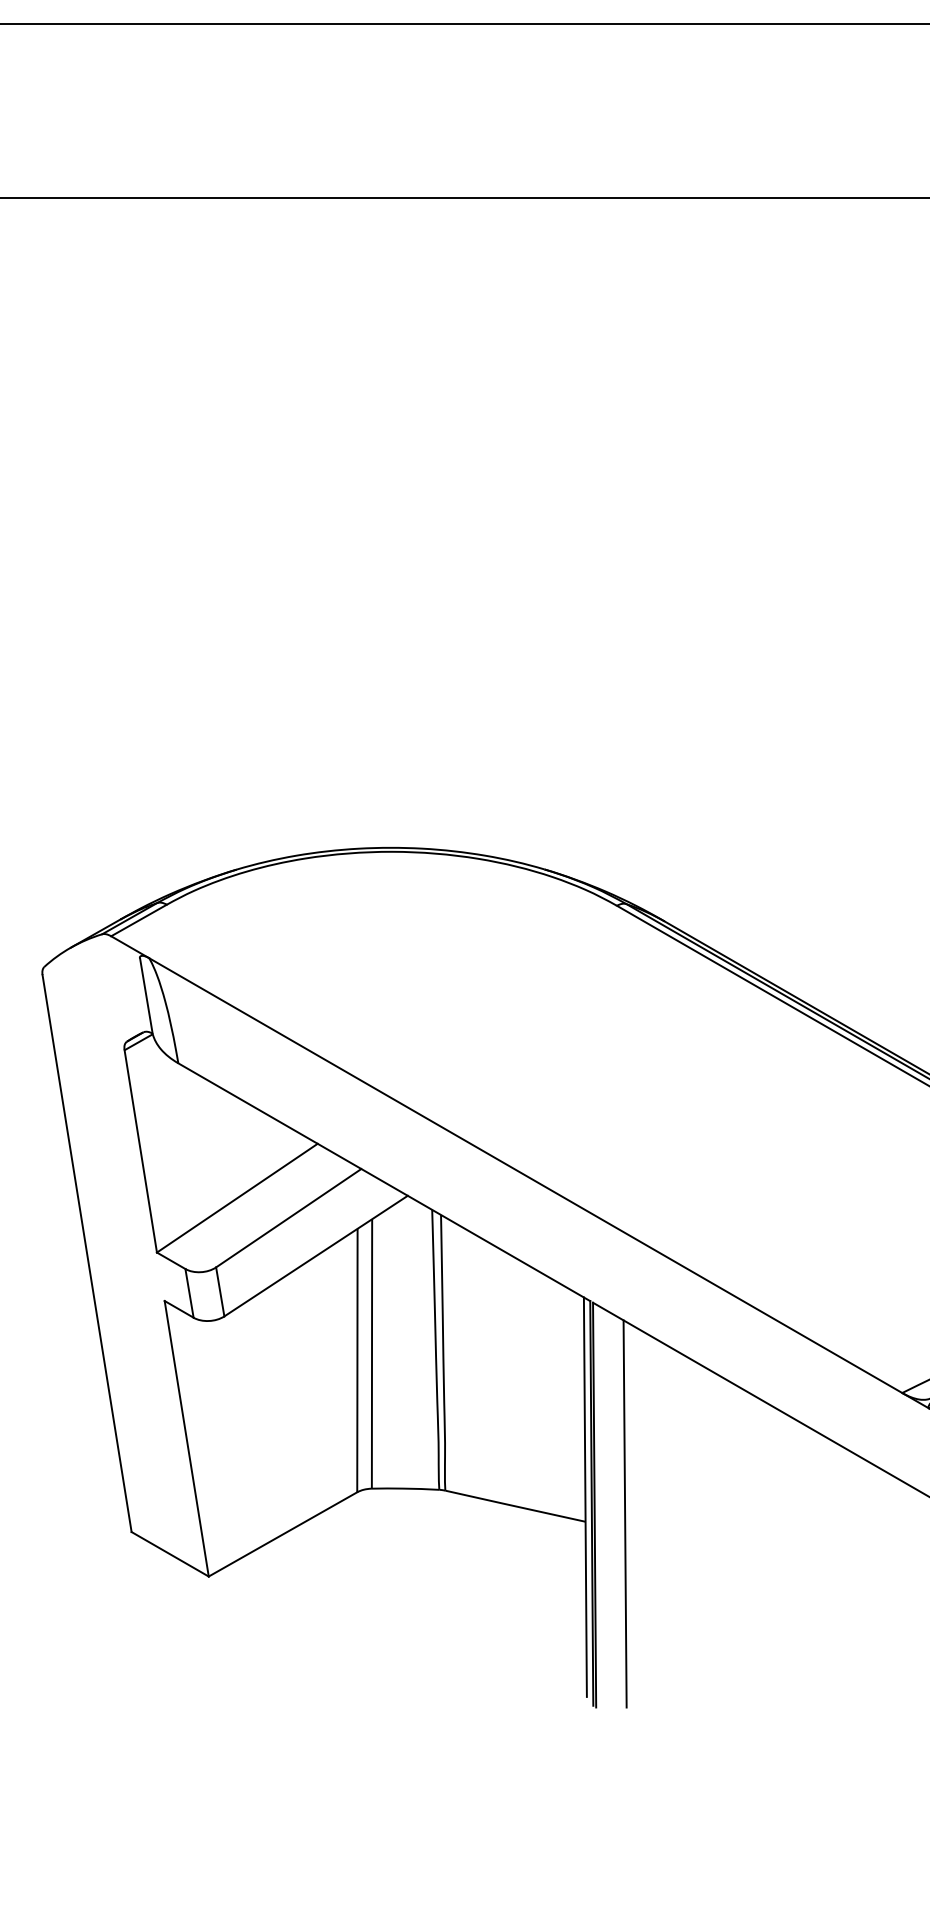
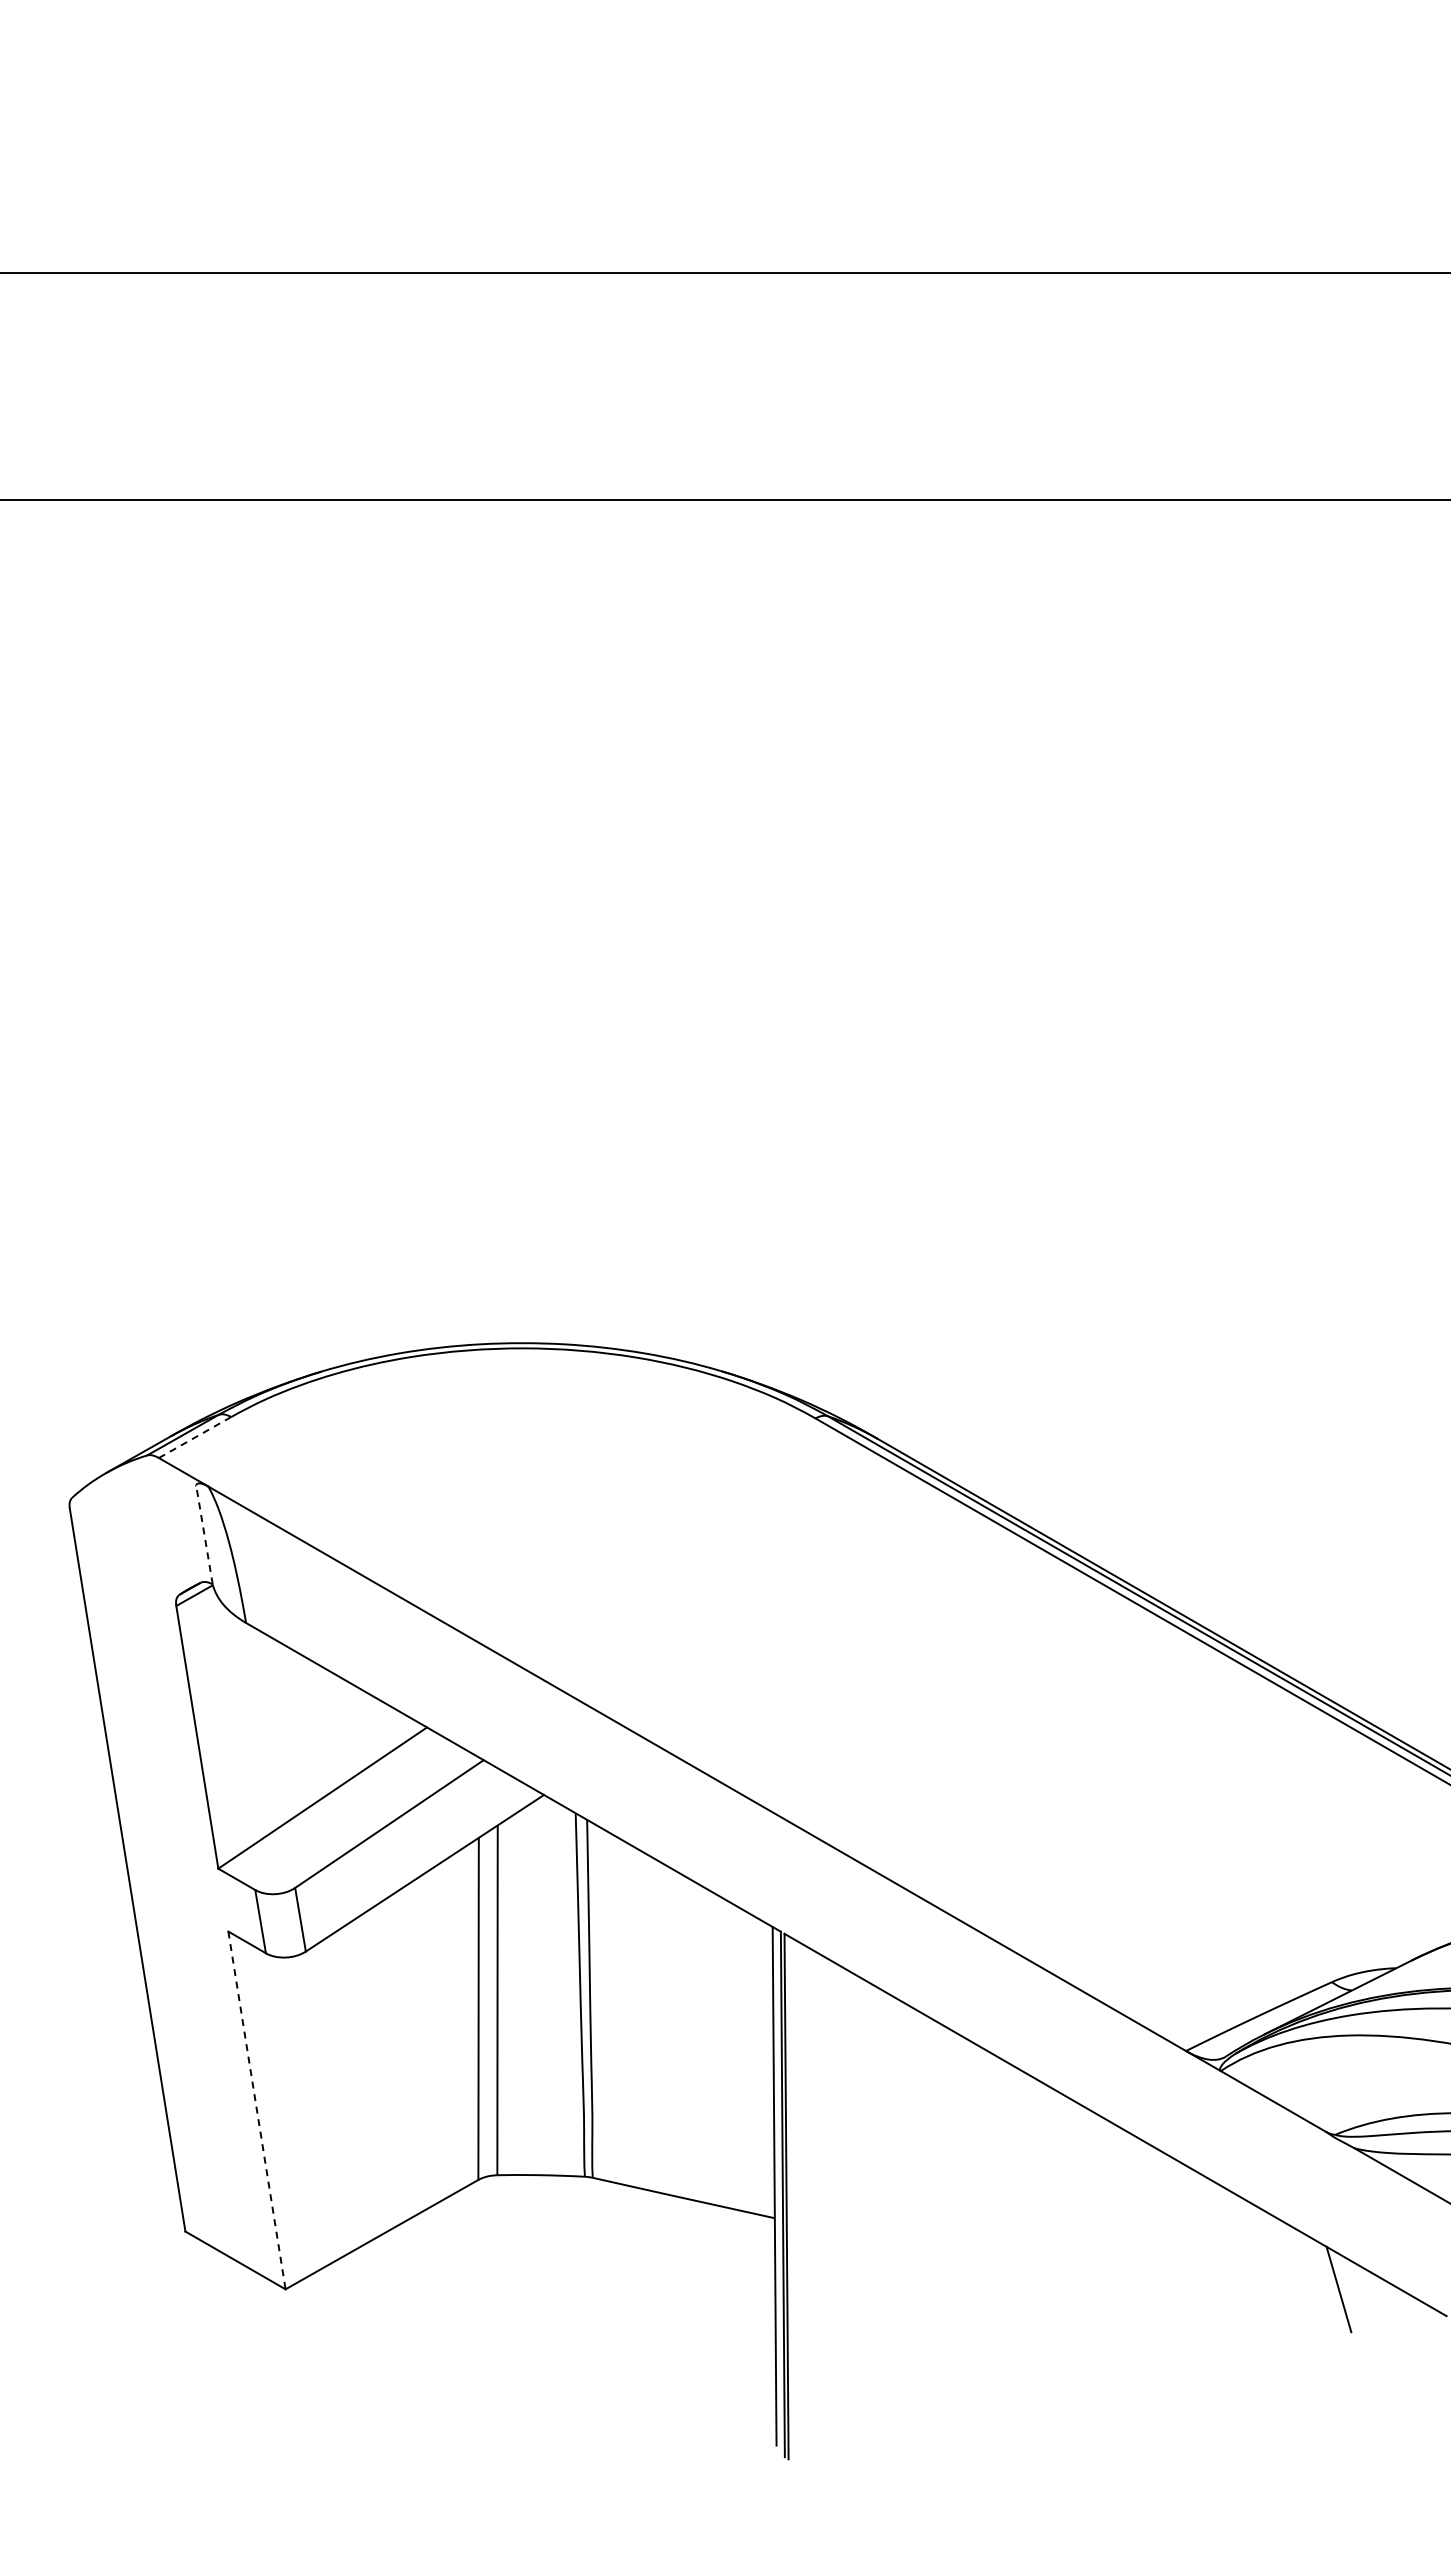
line: (139, 920) -> (195, 1437), solid -> dashed
line: (146, 995) -> (204, 1535), solid -> dashed
line: (187, 1438) -> (257, 2110), solid -> dashed
line: (625, 1513) -> (826, 2207), removed

